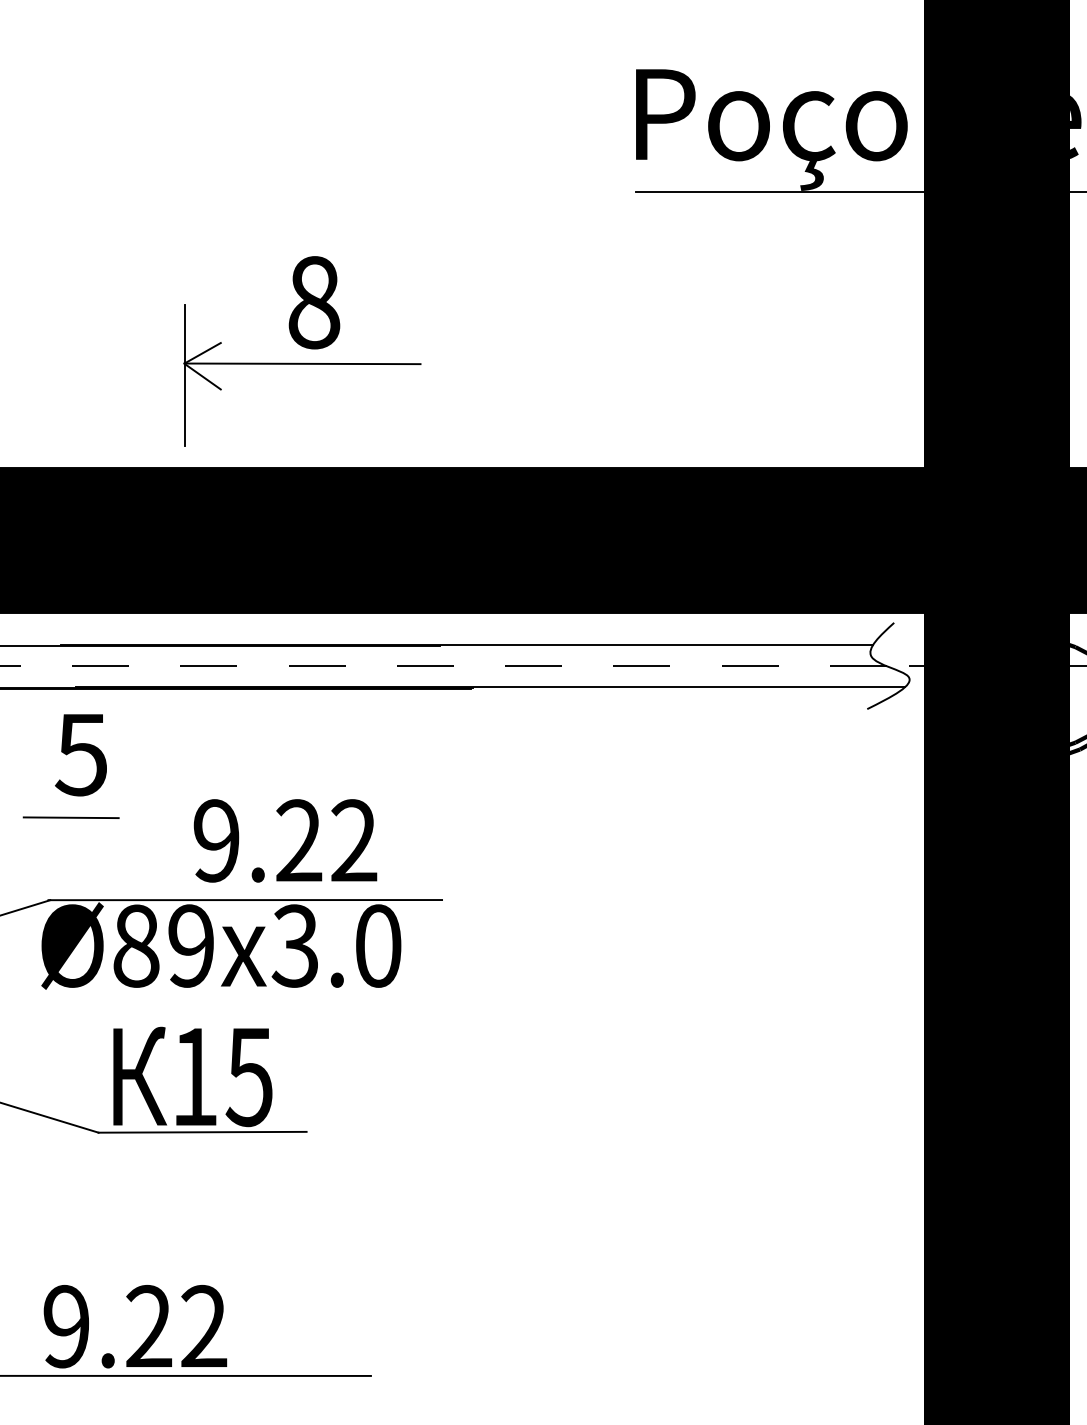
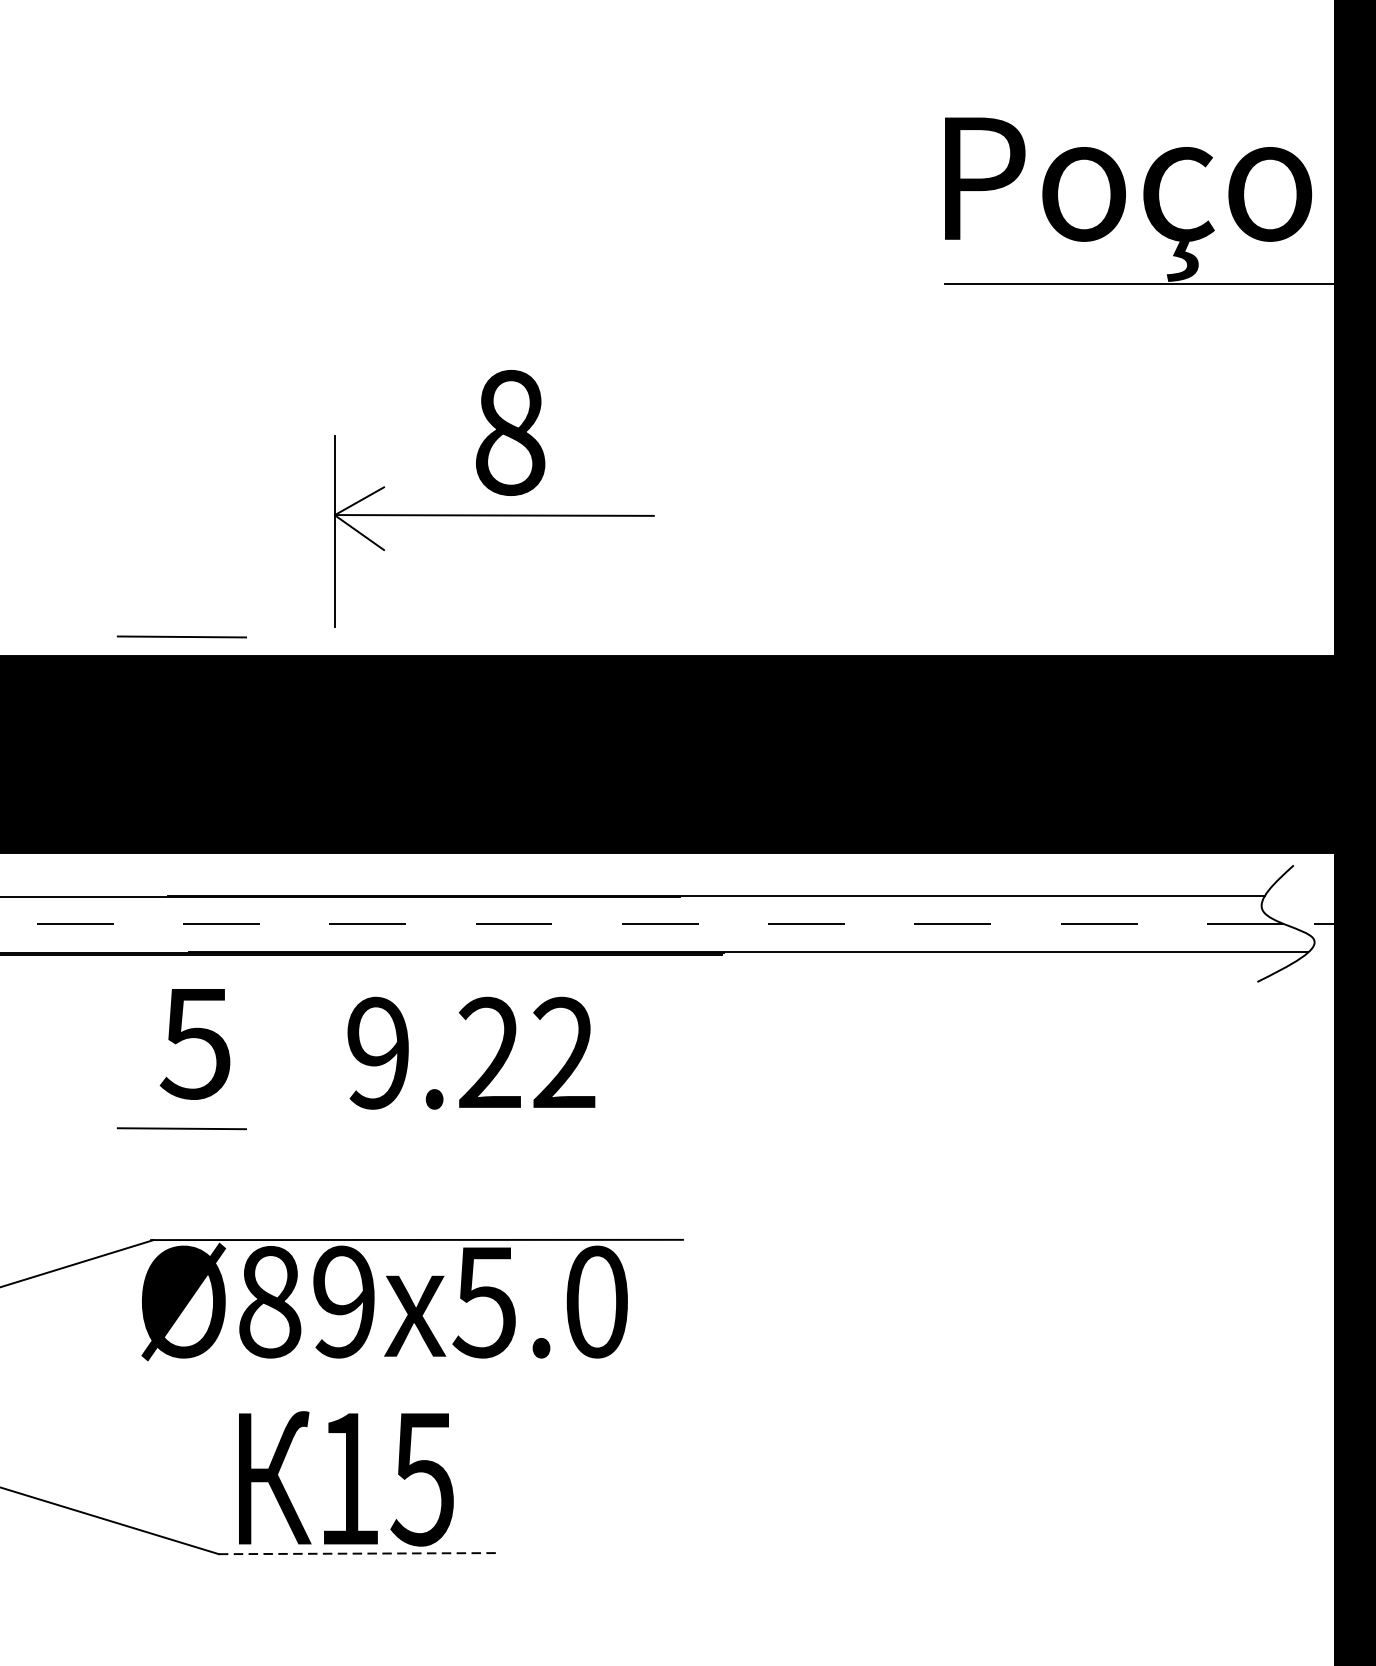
line: (70, 453) -> (180, 636), added
text: (285, 840) -> (471, 1052), moved
text: (294, 945) -> (483, 1301), 3.0 -> 5.0
line: (203, 1132) -> (360, 1553), solid -> dashed

